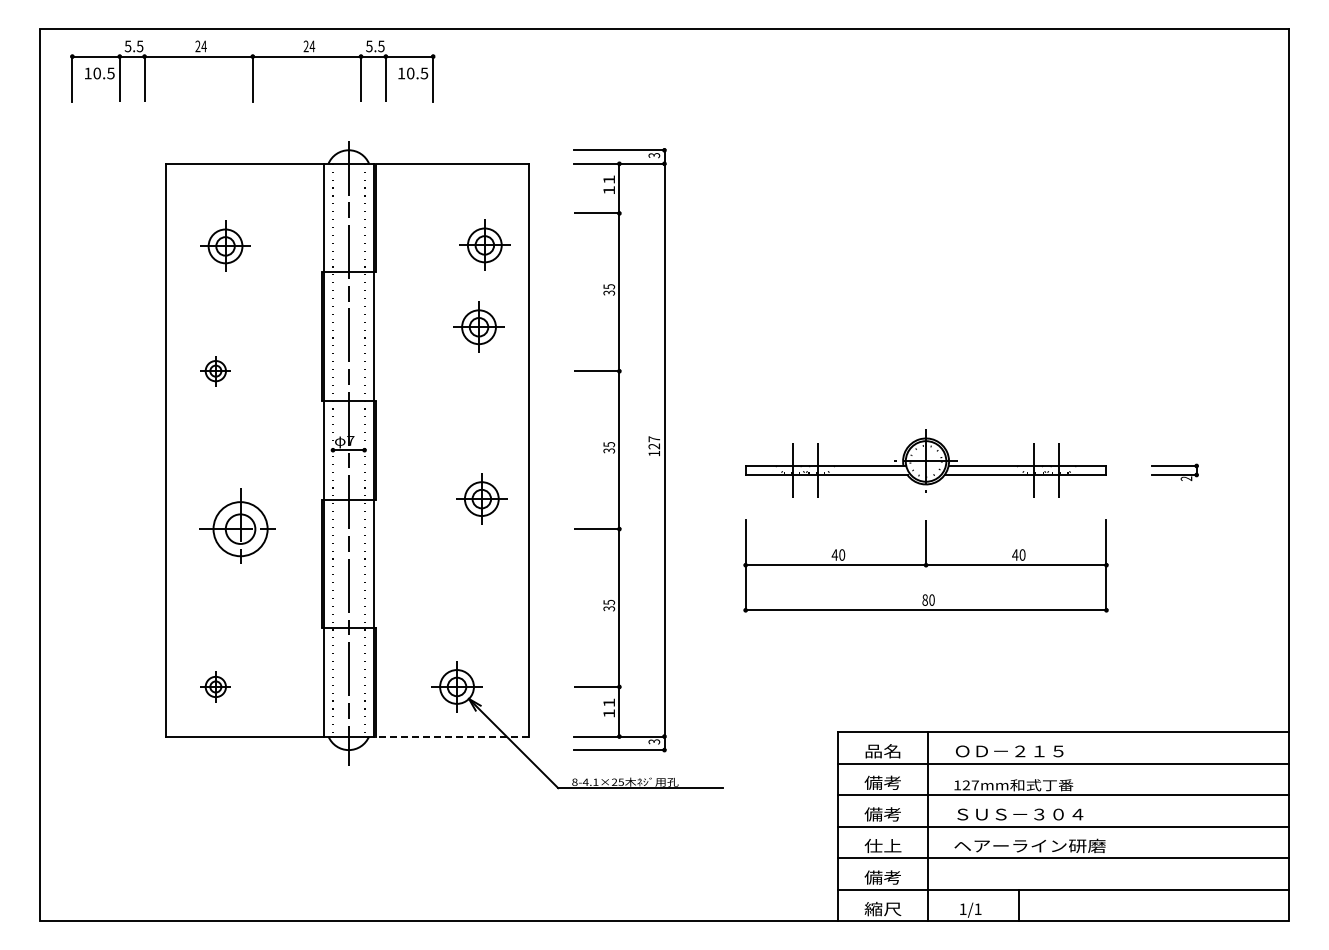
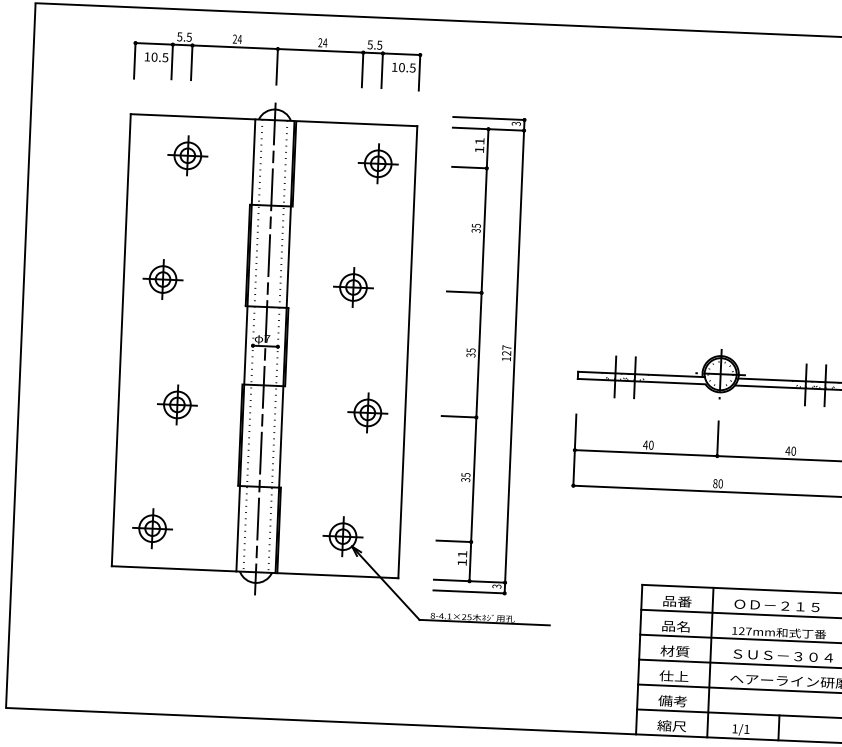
part: (252, 71) -> (277, 60), moved
part: (484, 244) -> (378, 163), moved
part: (225, 245) -> (187, 155), moved
part: (478, 326) -> (353, 286), moved
part: (215, 370) -> (162, 278), size x1.67
part: (481, 498) -> (367, 412), moved
part: (240, 528) -> (177, 404), size x0.62
part: (215, 686) -> (152, 528), size x1.67
line: (452, 736) -> (337, 575), dashed -> solid
text: (892, 751) -> (684, 602), 品名 -> 品番
text: (882, 782) -> (675, 626), 備考 -> 品名
text: (882, 814) -> (674, 651), 備考 -> 材質

